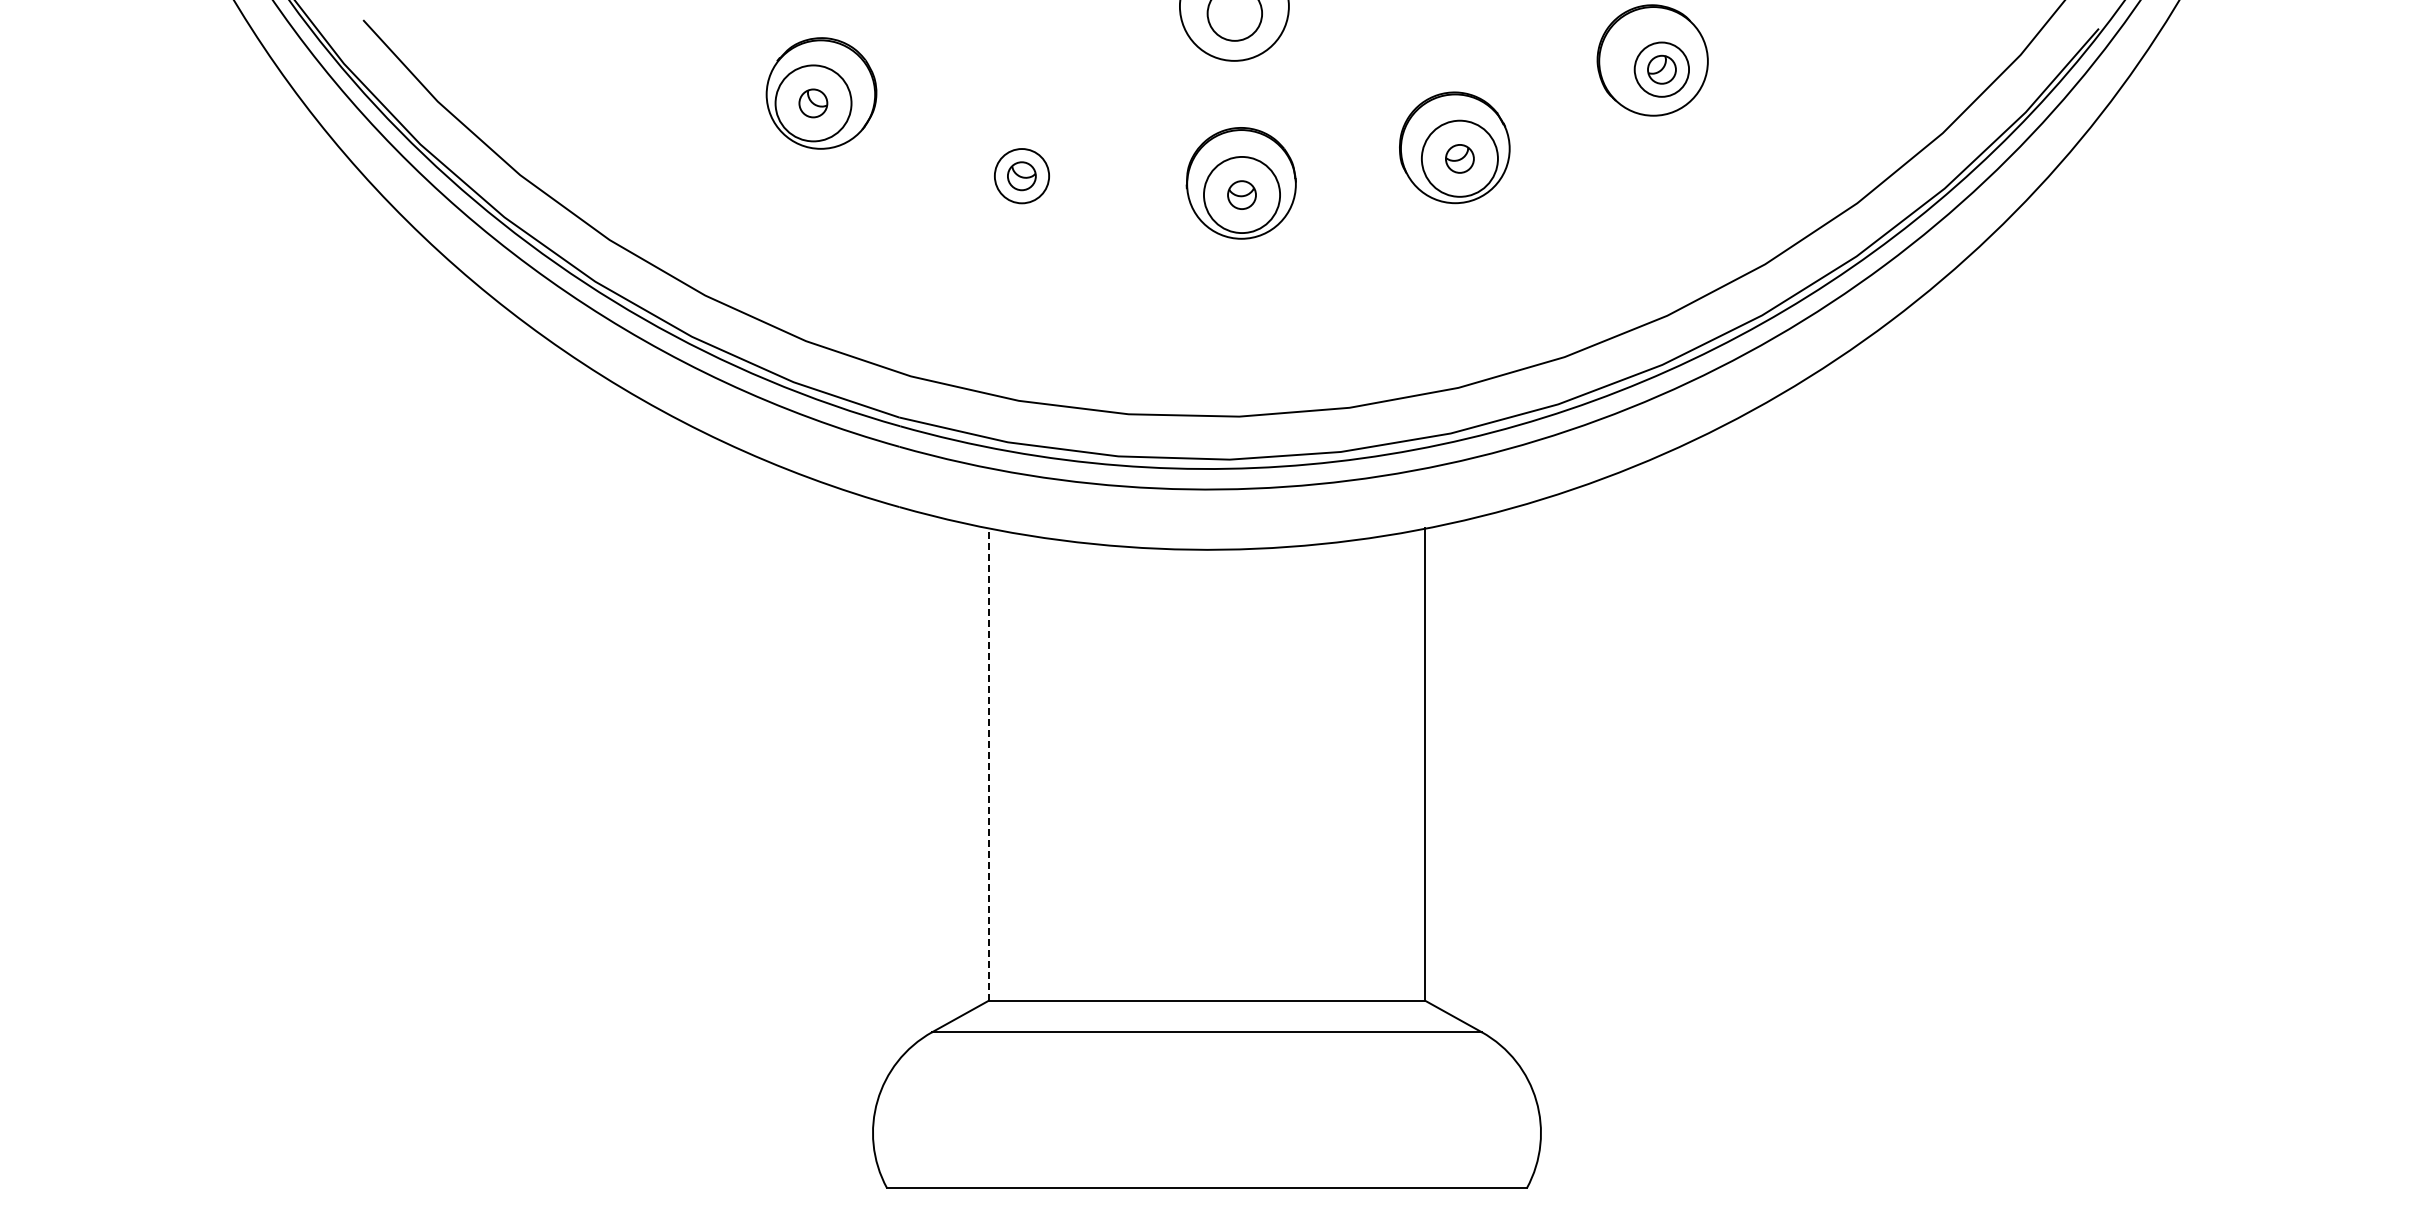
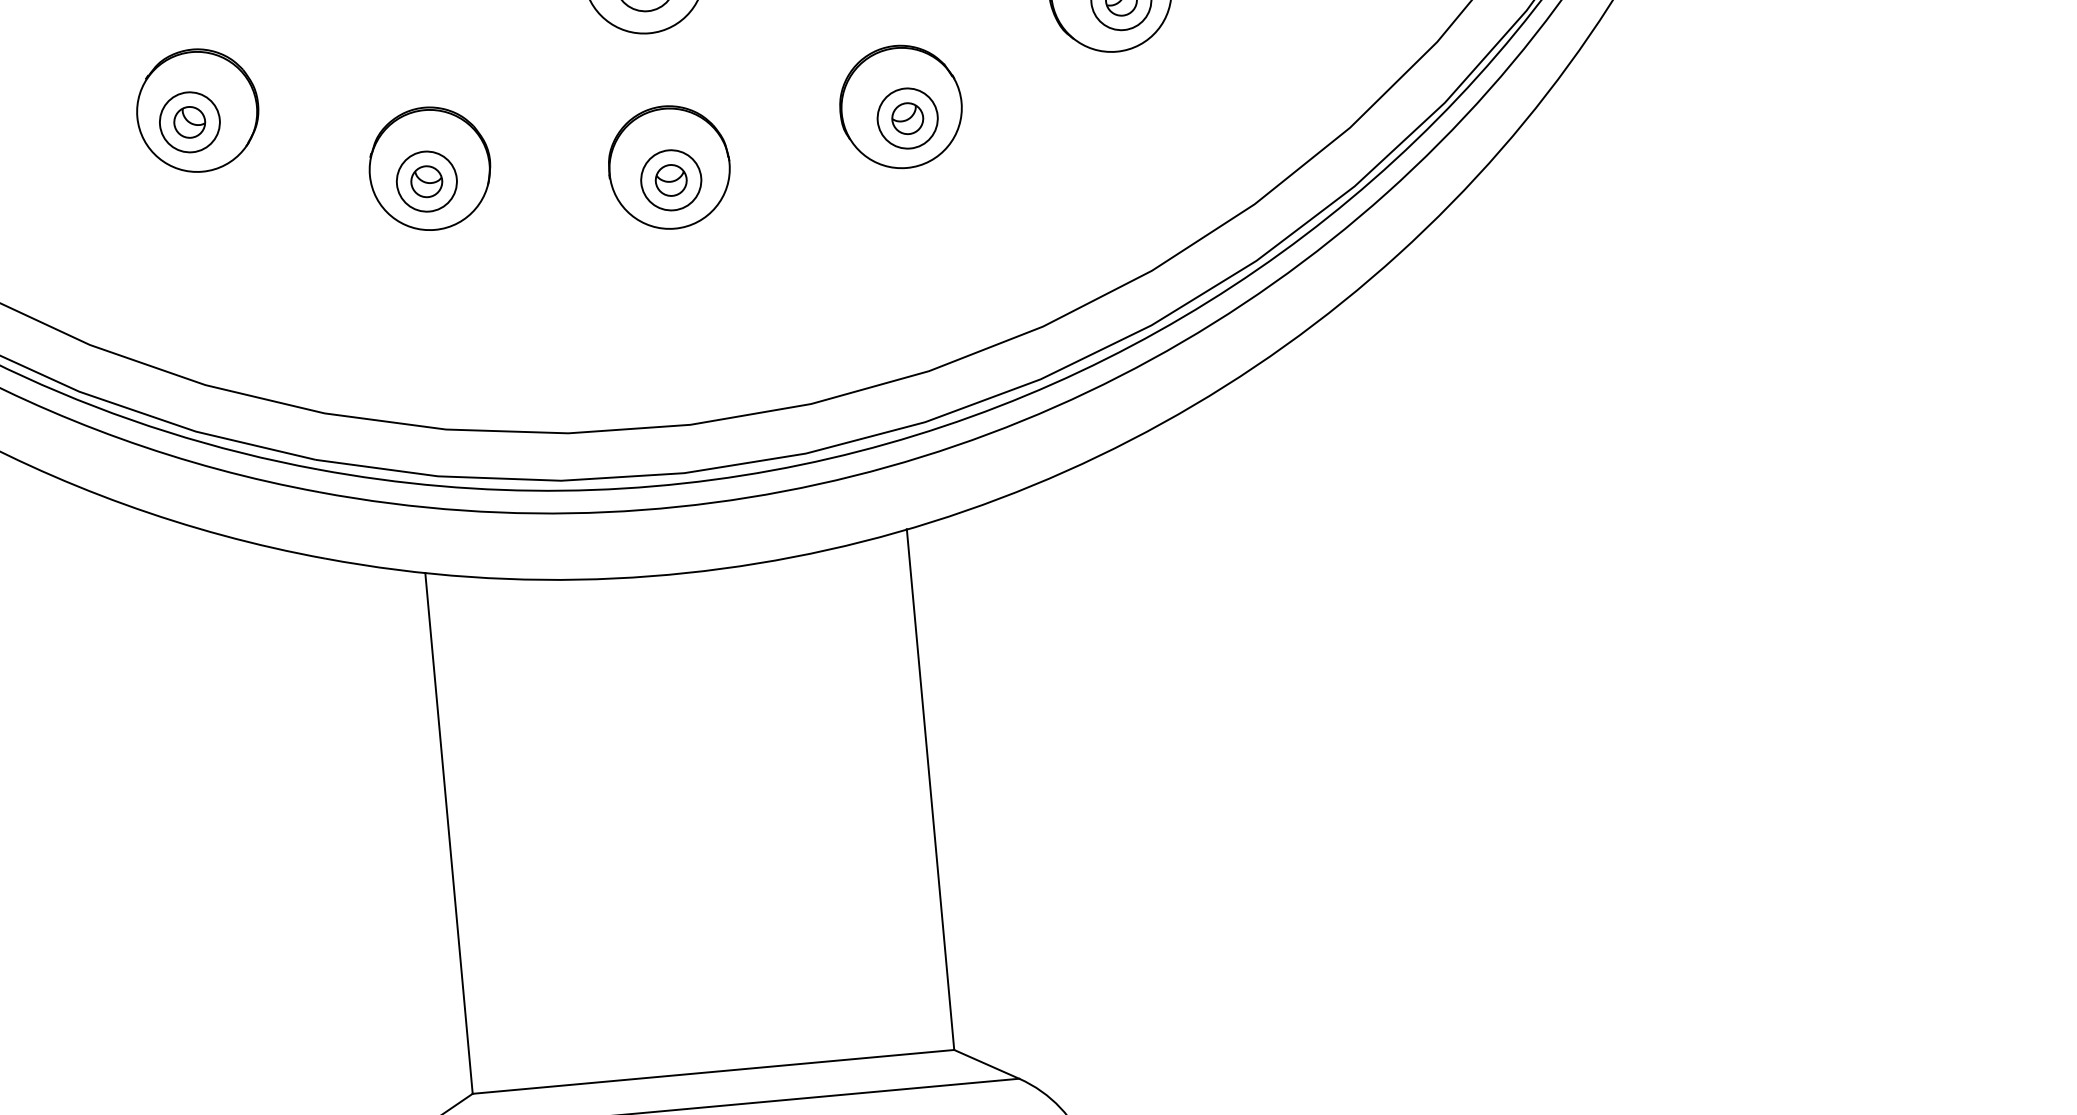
circle: (813, 103) -> (189, 122), size x0.71
circle: (1459, 158) -> (907, 118), size x0.71
part: (1025, 164) -> (429, 168), added
circle: (1241, 194) -> (670, 179), size x0.71
line: (988, 764) -> (448, 833), dashed -> solid

